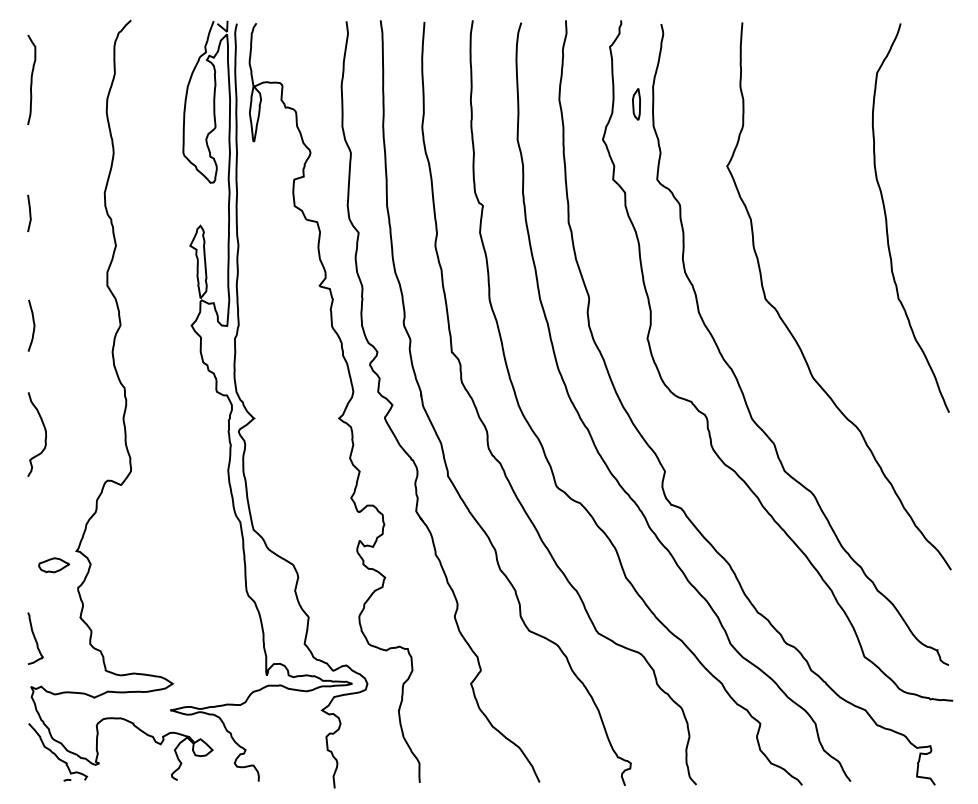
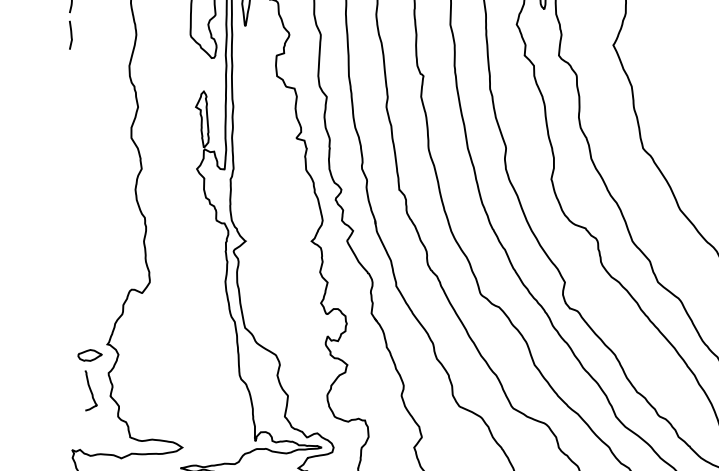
curve: (29, 213) -> (70, 35), moved
curve: (33, 325) -> (74, 169), removed
curve: (45, 434) -> (83, 253), removed
curve: (35, 638) -> (91, 390), moved

